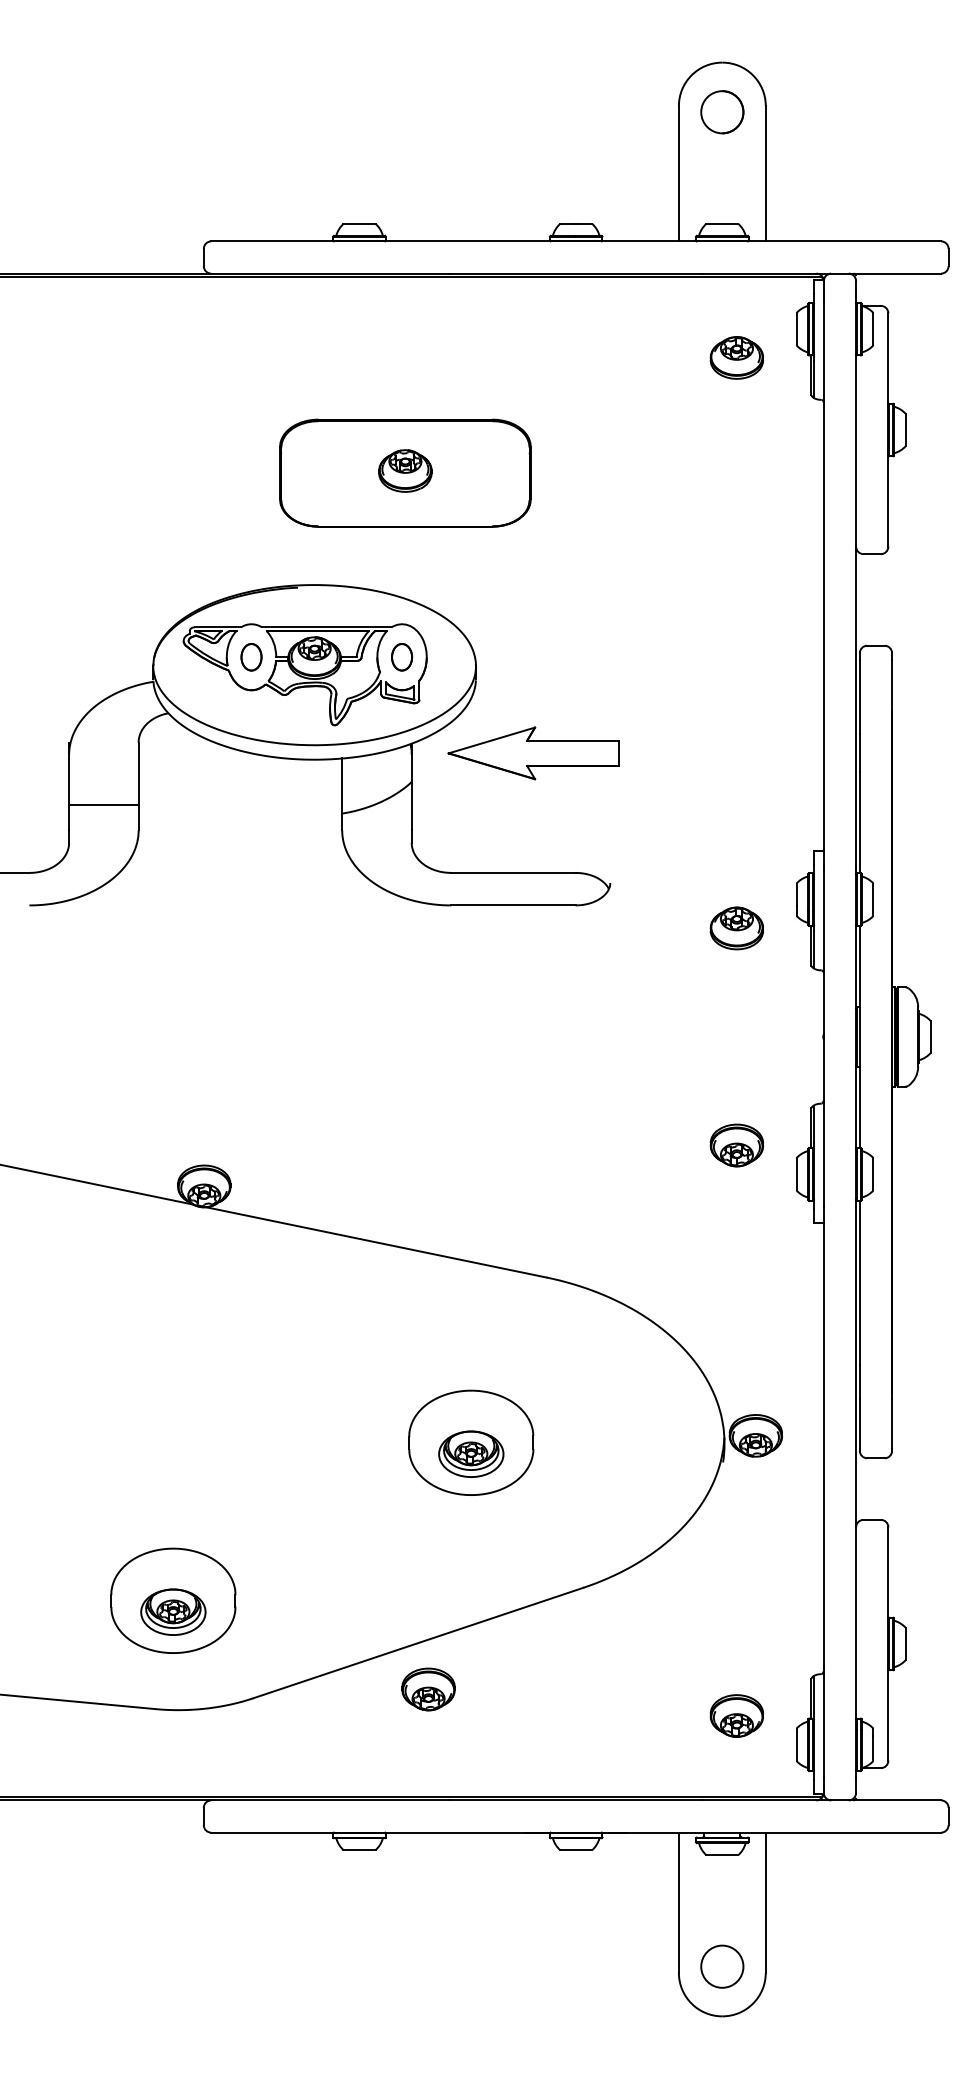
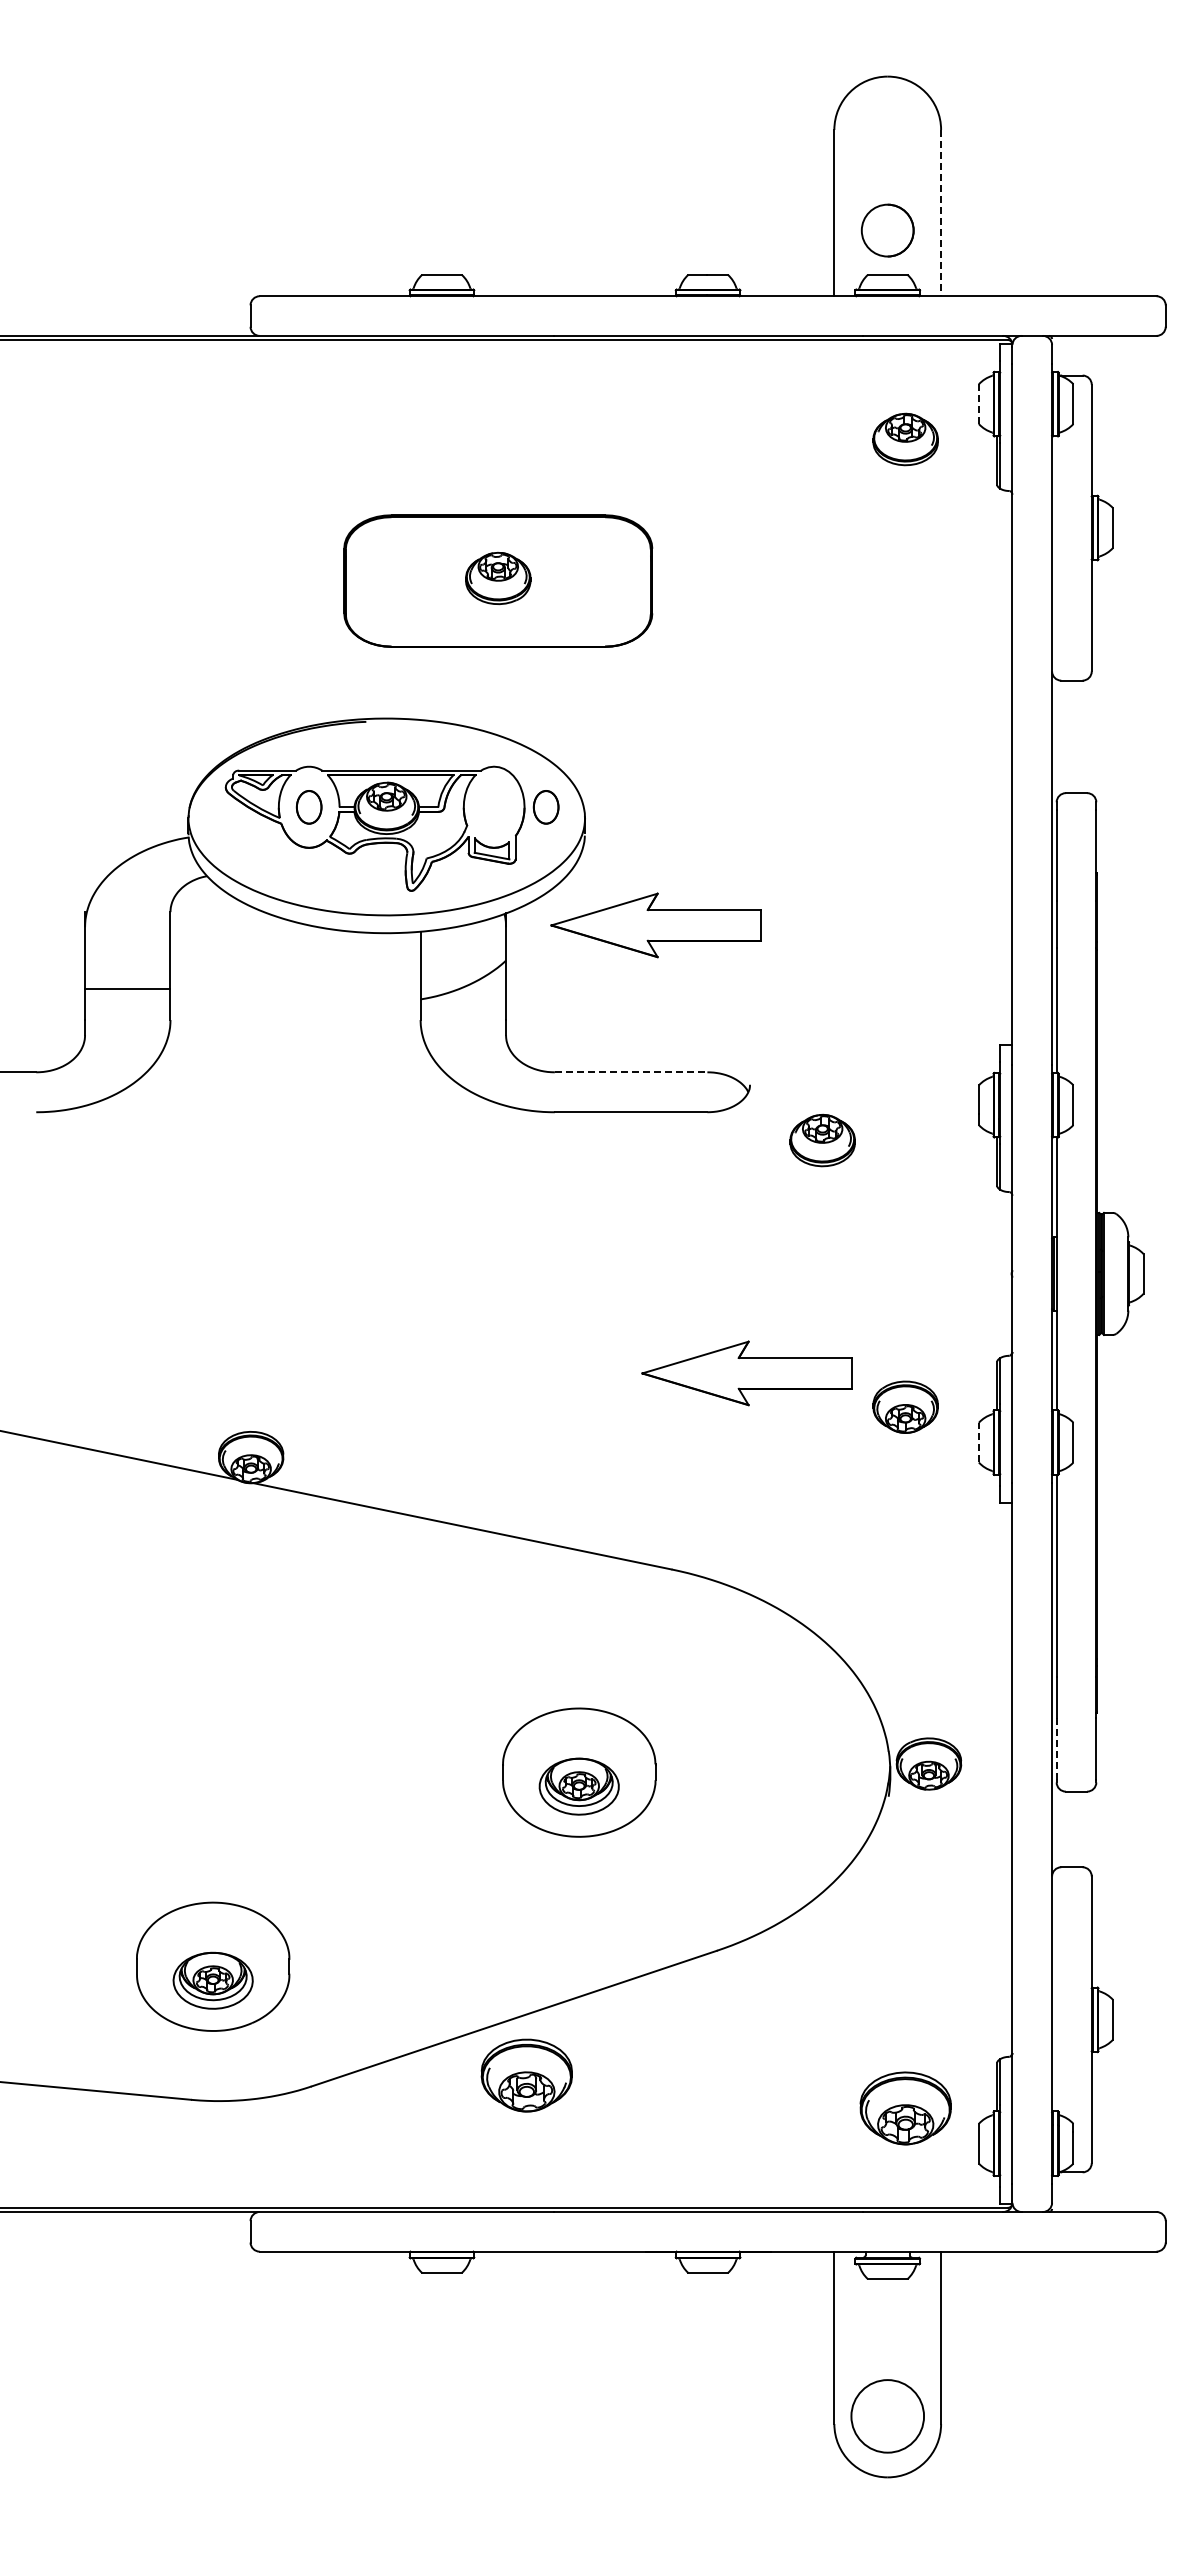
part: (722, 112) -> (887, 230), moved
line: (766, 174) -> (941, 213), solid -> dashed
line: (796, 329) -> (978, 404), solid -> dashed
part: (401, 657) -> (545, 807), moved
line: (513, 873) -> (631, 1072), solid -> dashed
part: (736, 928) -> (822, 1140), moved
part: (607, 1118) -> (746, 1373), added
line: (796, 1174) -> (978, 1442), solid -> dashed
line: (859, 1424) -> (1056, 1749), solid -> dashed
part: (428, 1689) -> (526, 2075), size x1.4
part: (736, 1715) -> (905, 2107), size x1.4
circle: (722, 1966) -> (887, 2416), size x1.4

